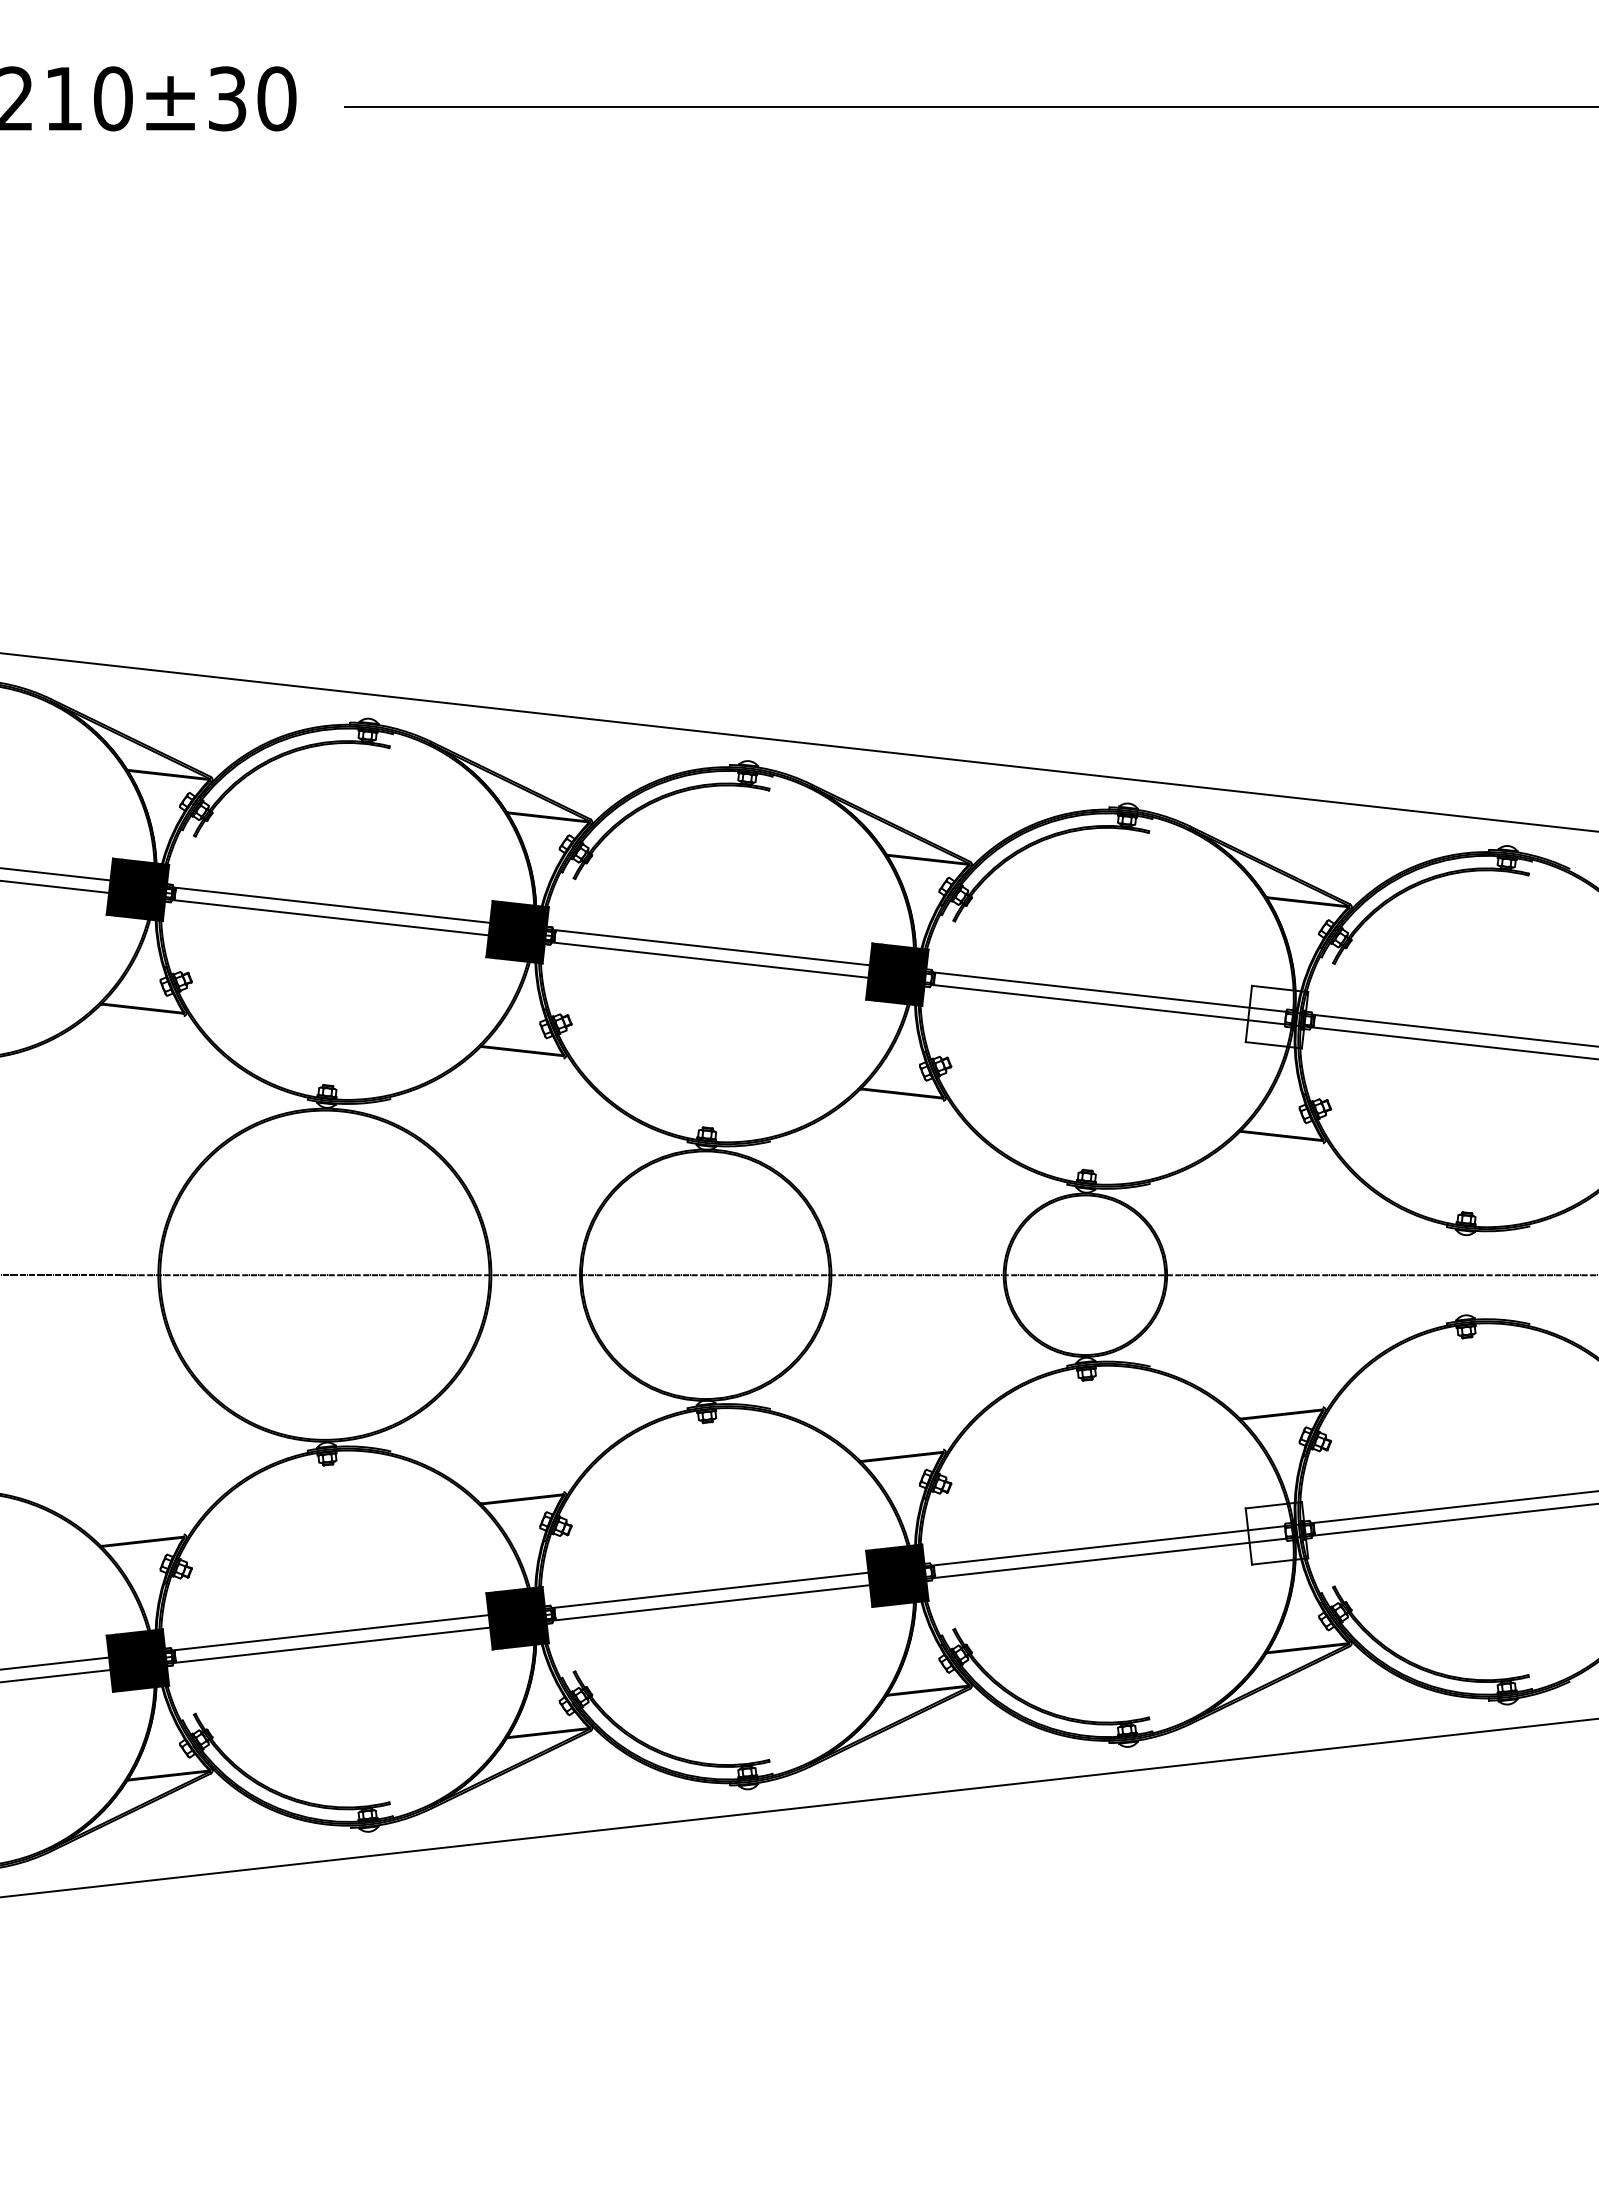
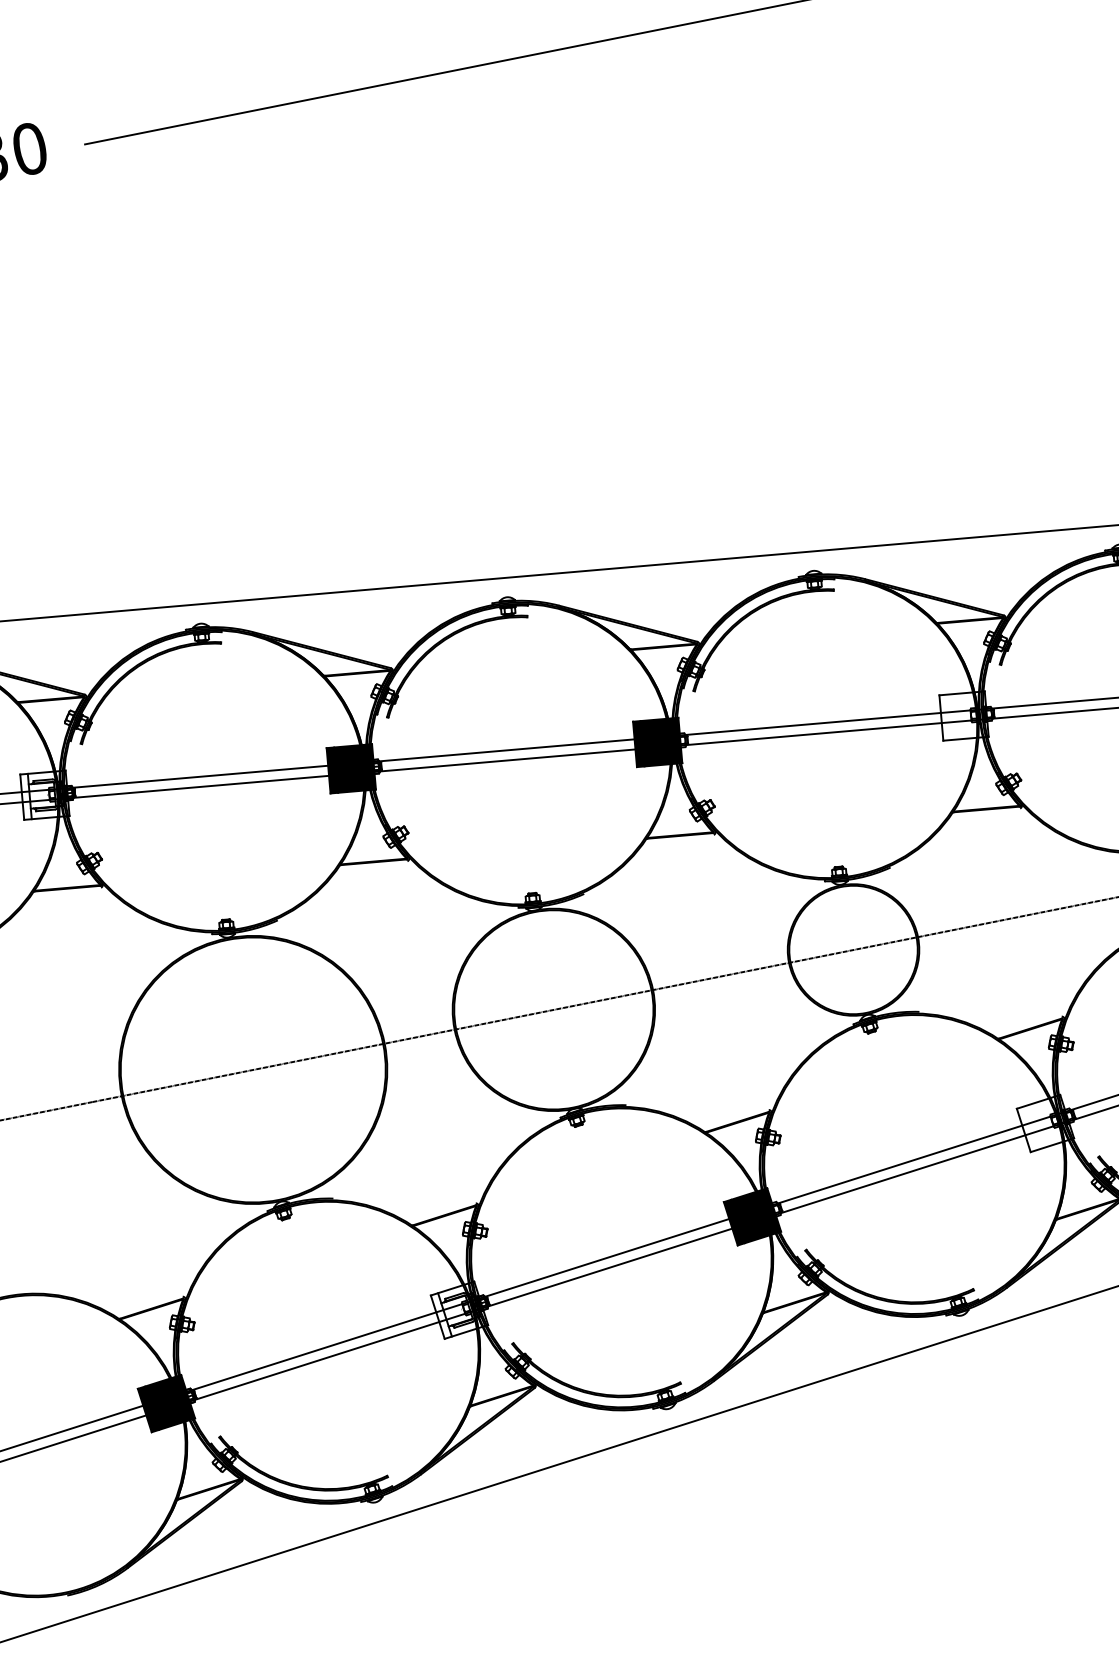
fill: (137, 889) -> (44, 795), removed
fill: (517, 1617) -> (459, 1309), removed

